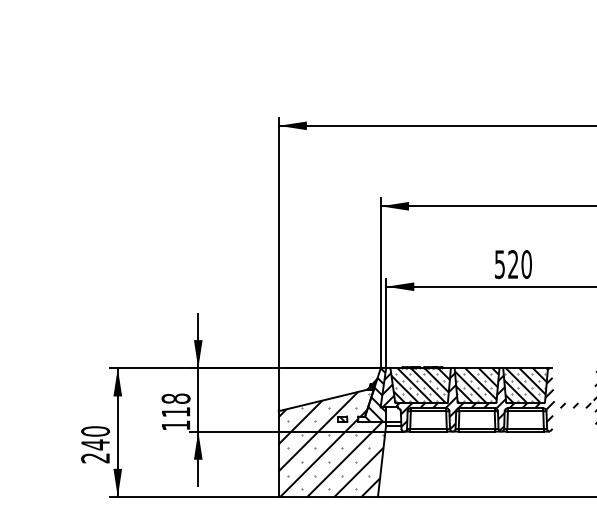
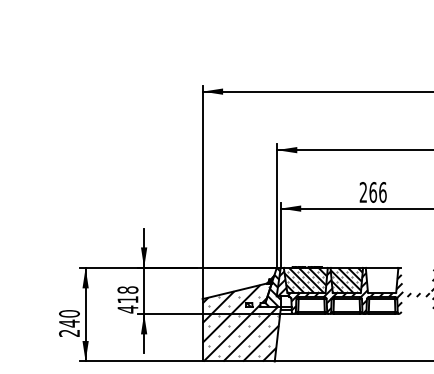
text: (512, 264) -> (372, 192), 520 -> 266
hatch: (526, 385) -> (382, 280), removed
text: (175, 425) -> (127, 309), 118 -> 418

